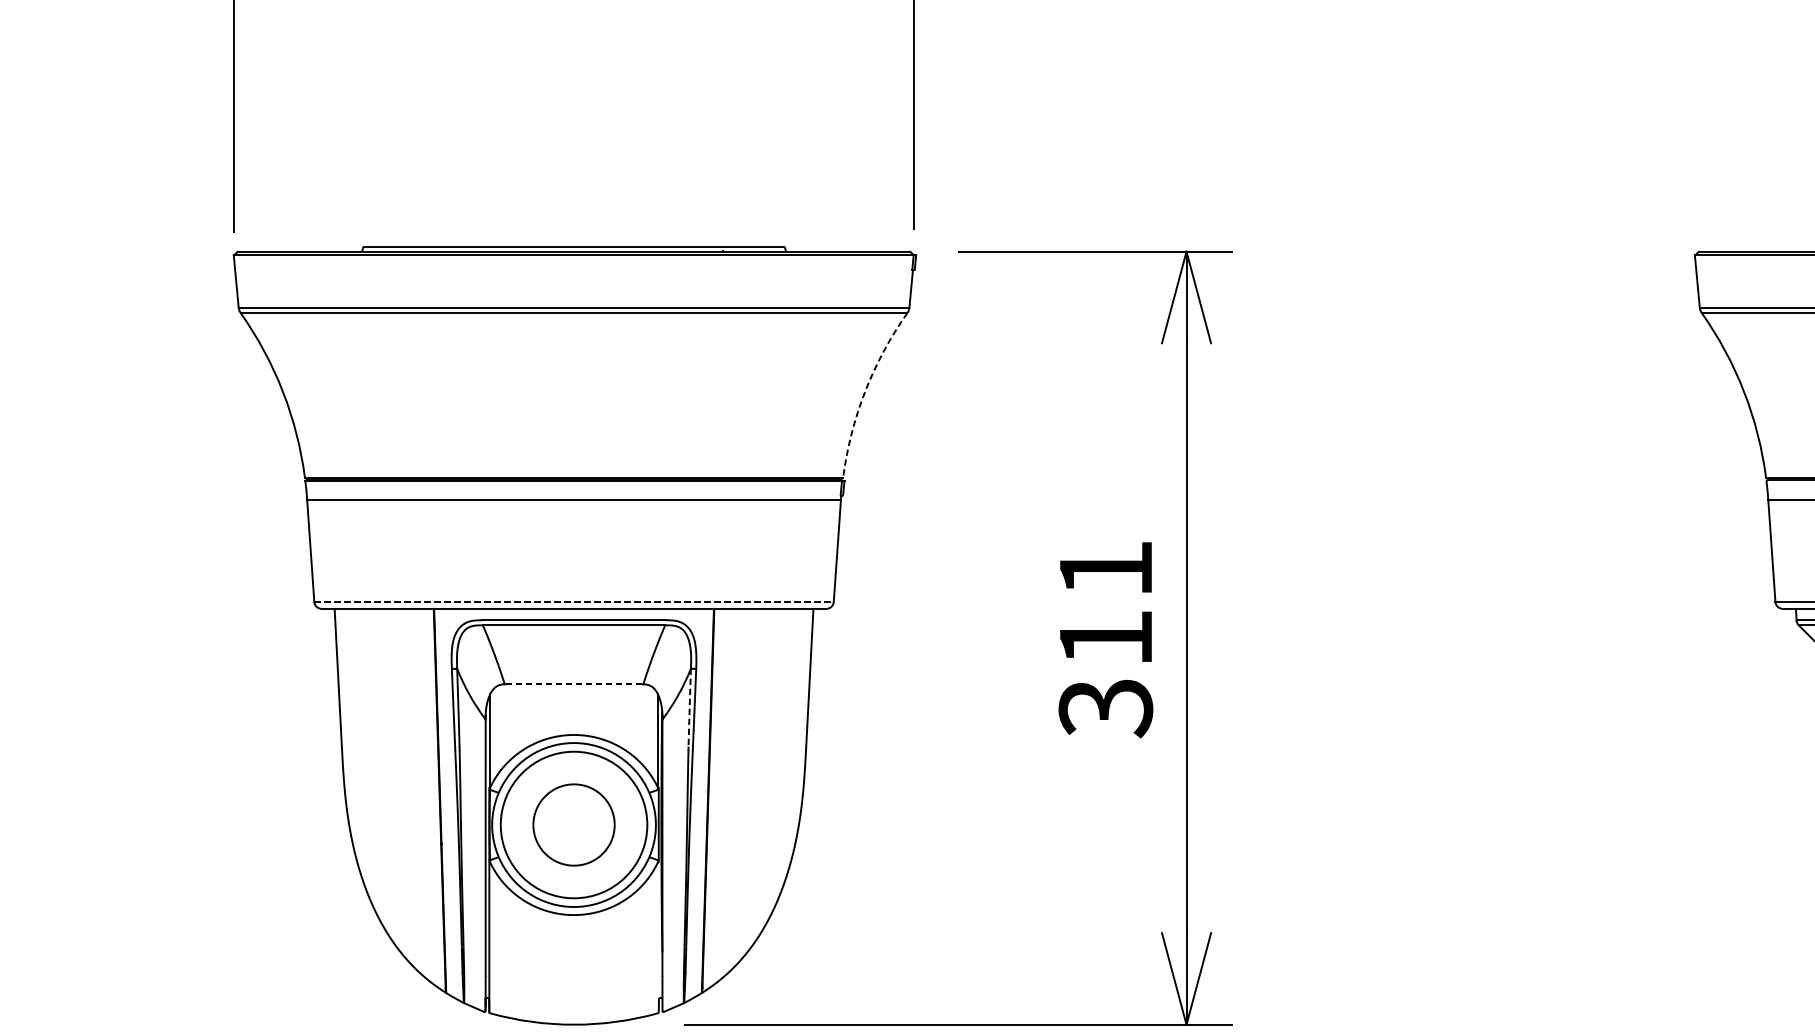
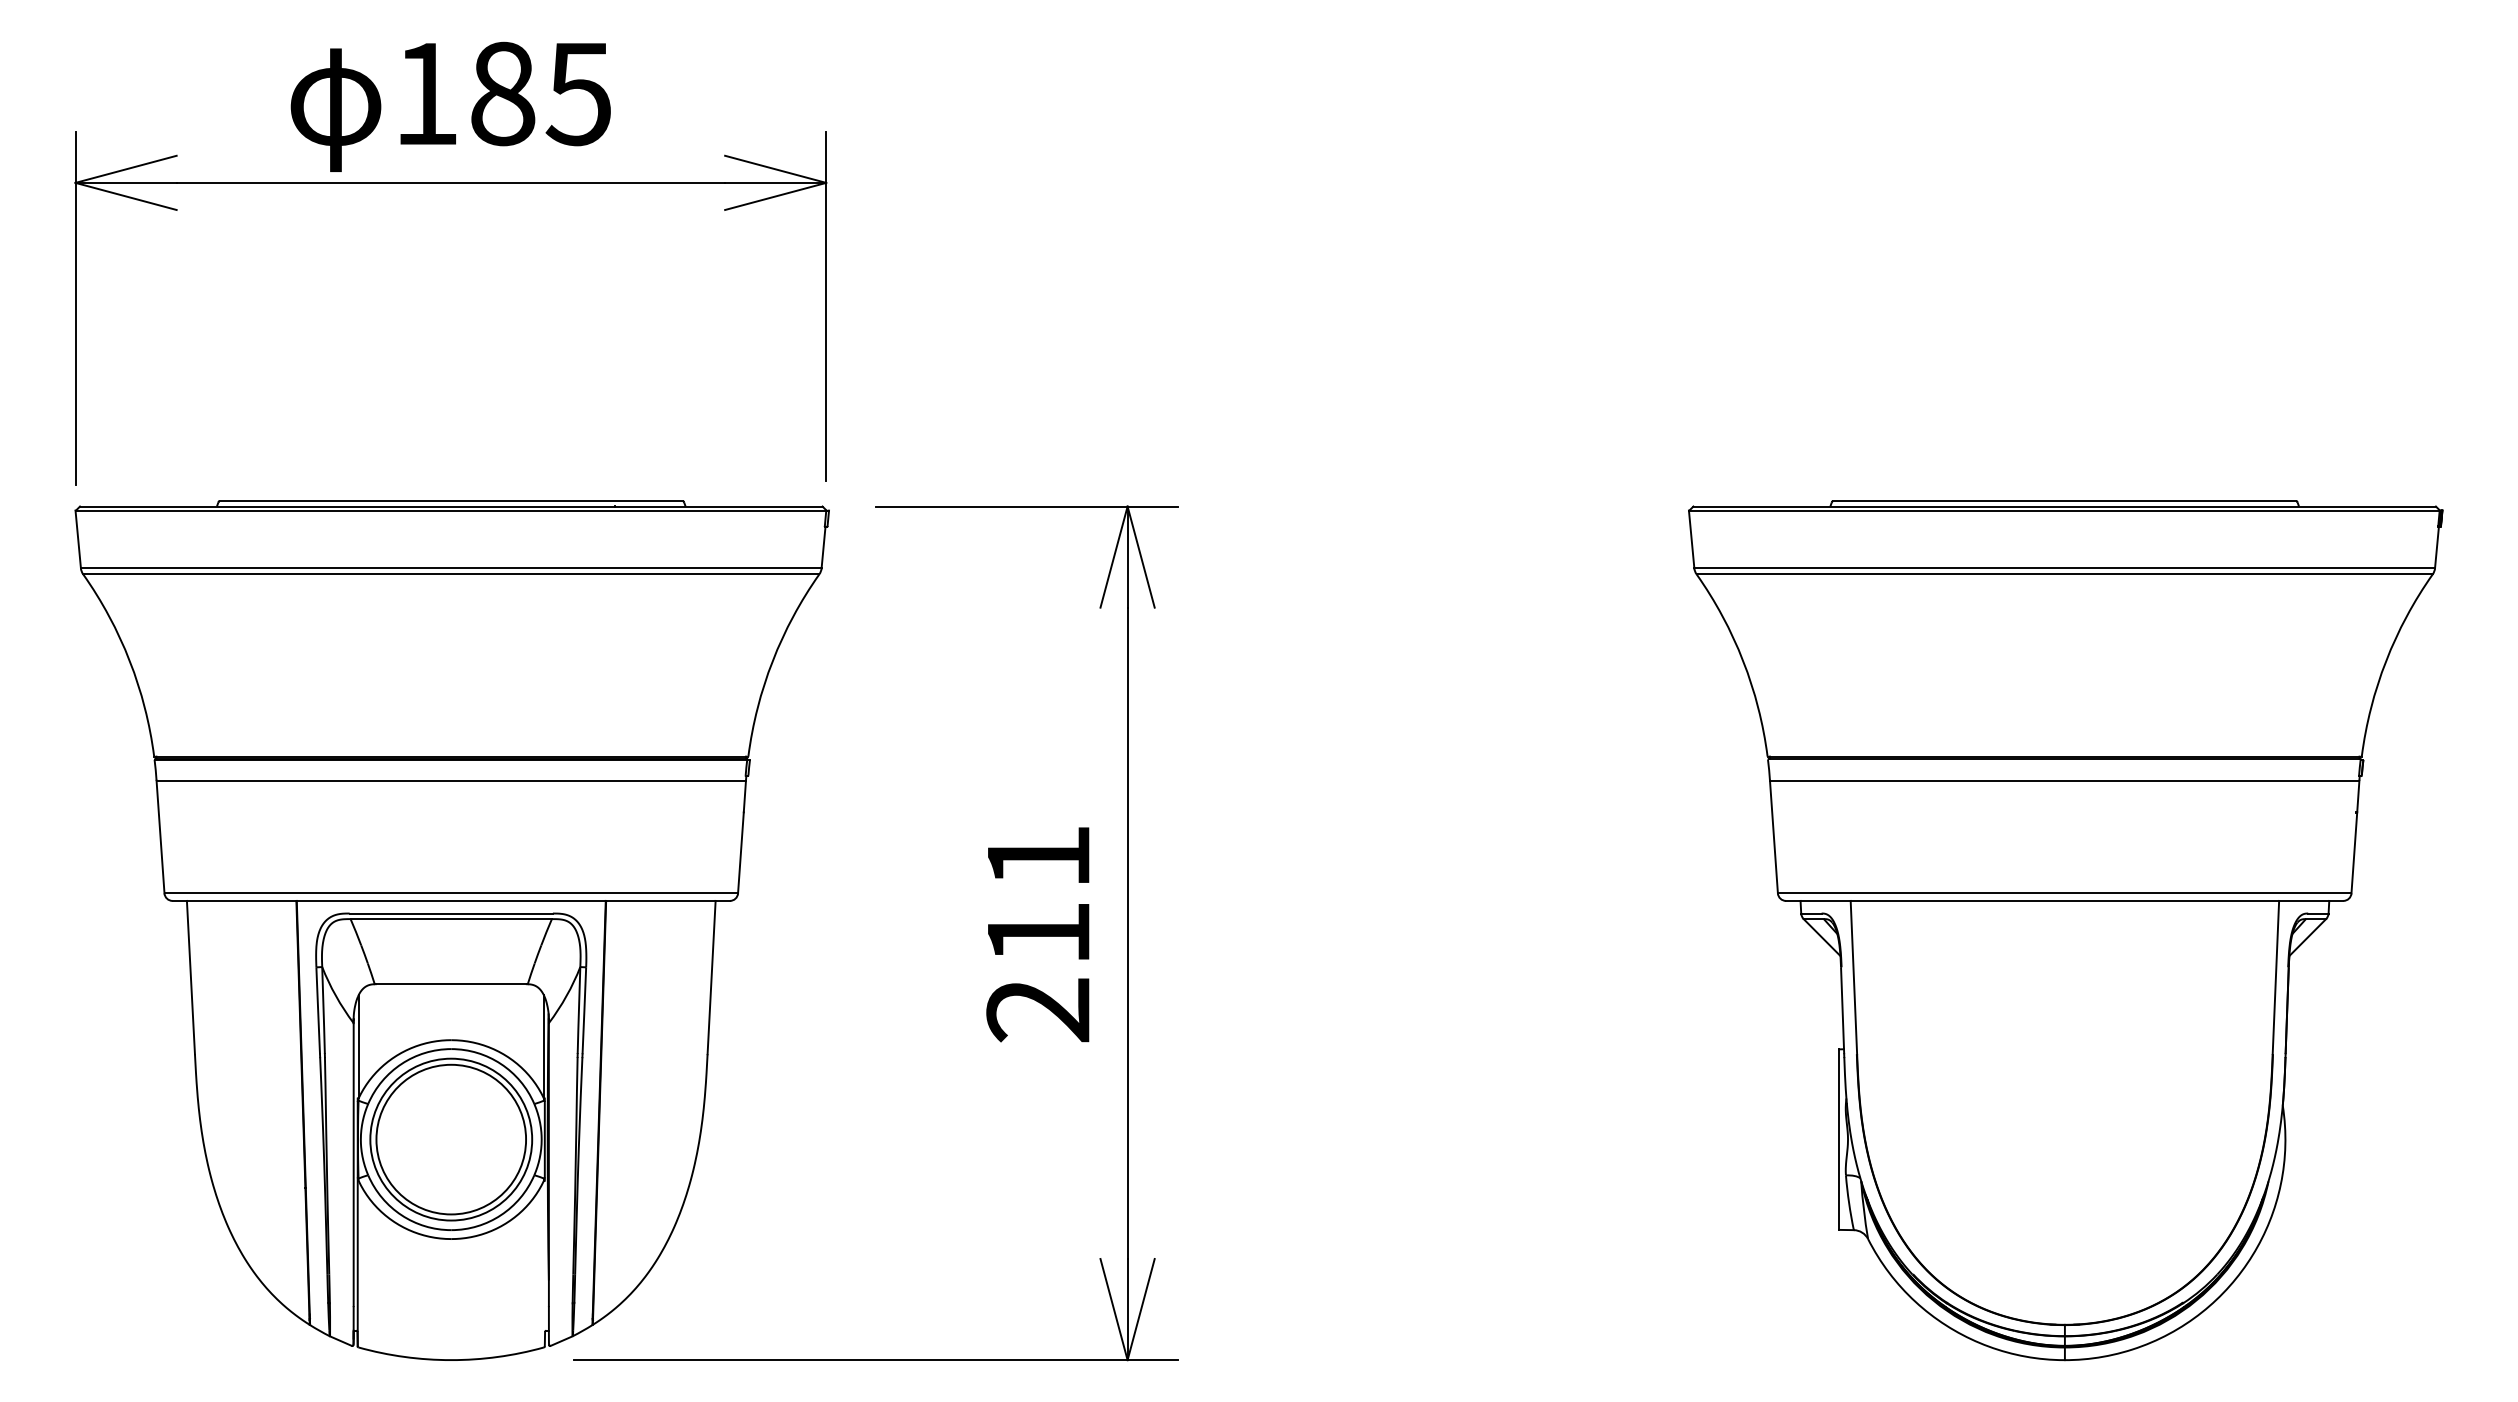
arc: (864, 392) -> (772, 661), dashed -> solid
line: (574, 602) -> (451, 893), dashed -> solid
line: (574, 684) -> (451, 984), dashed -> solid
text: (1105, 708) -> (1038, 1010), 311 -> 211
line: (689, 709) -> (578, 1011), dashed -> solid
circle: (574, 824) -> (451, 1139), size x1.67

